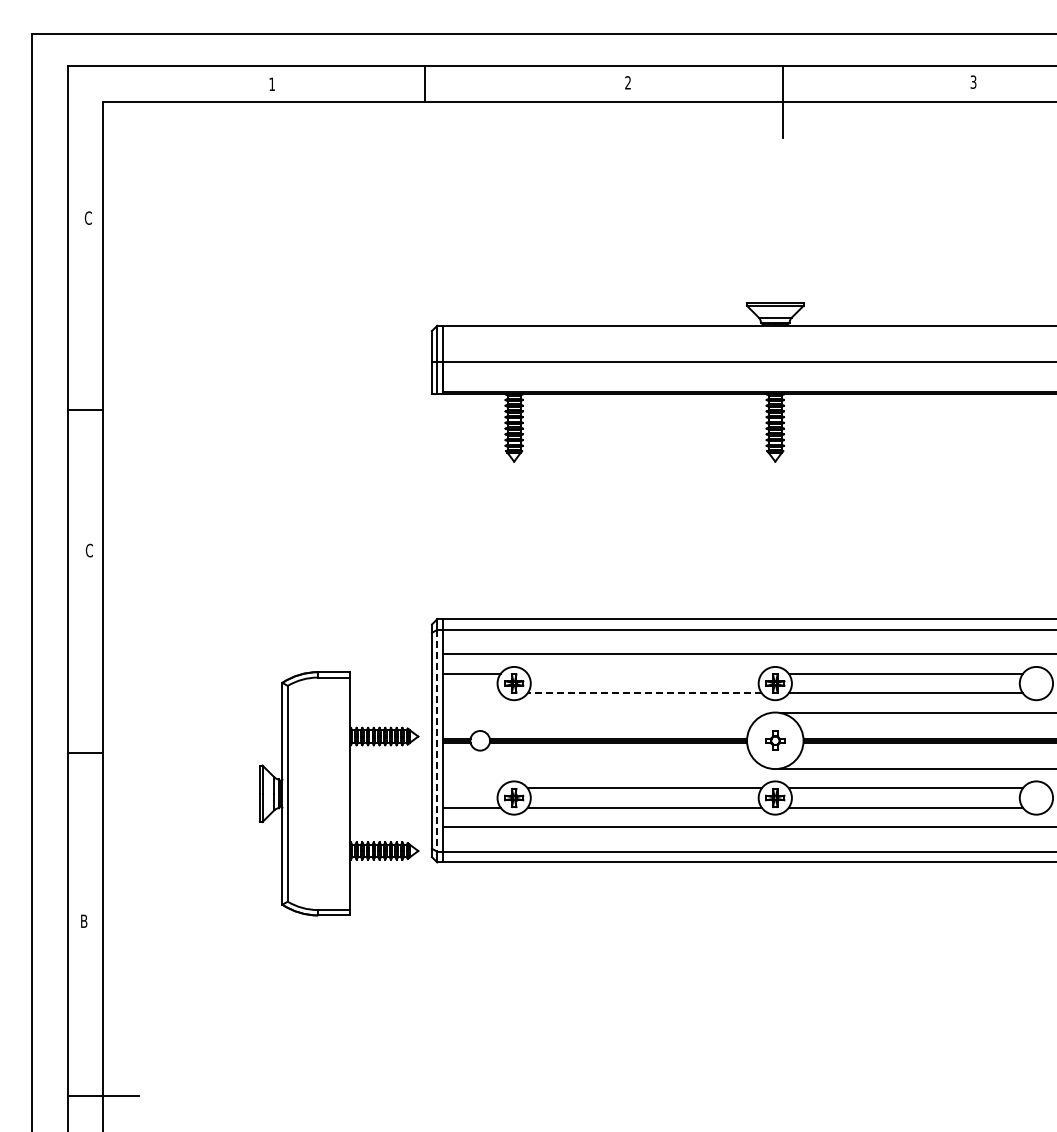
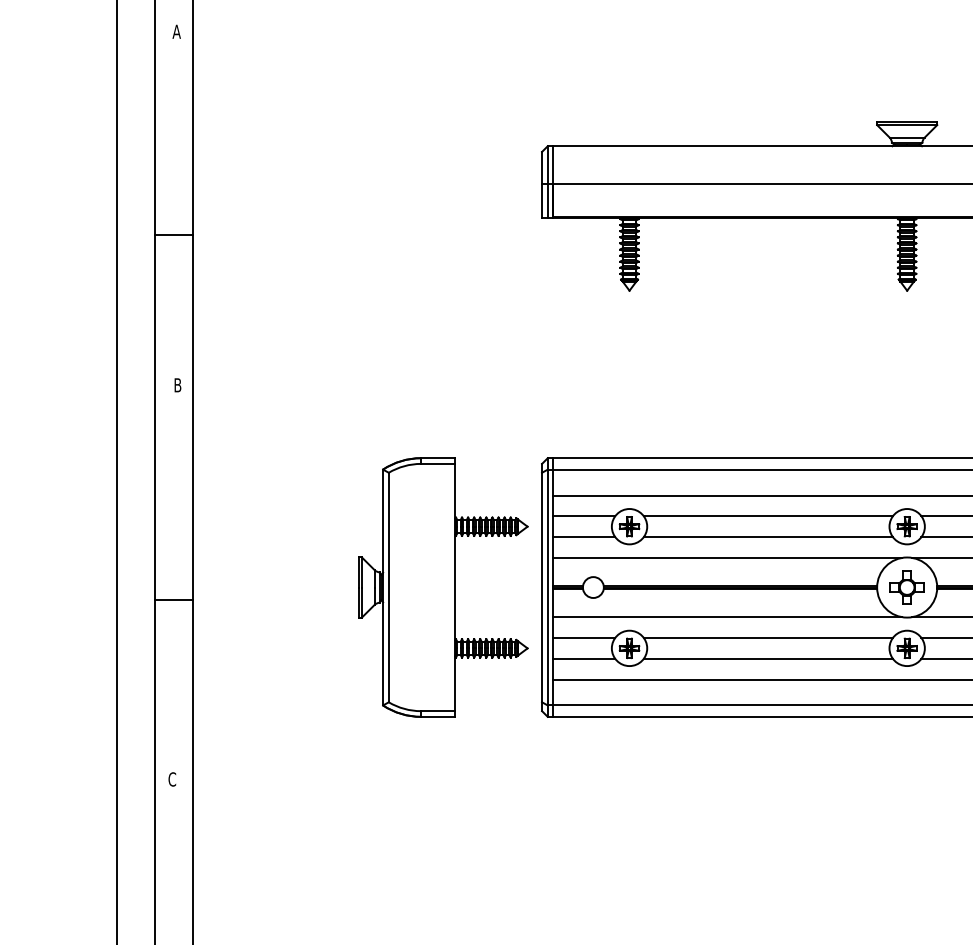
text: (88, 217) -> (176, 31), C -> A
text: (88, 550) -> (176, 385), C -> B
line: (644, 673) -> (768, 515), added
line: (471, 693) -> (584, 537), added
line: (644, 693) -> (768, 537), dashed -> solid
line: (606, 712) -> (727, 557), added
line: (437, 740) -> (548, 587), dashed -> solid
part: (775, 740) -> (907, 587), size x1.67
line: (606, 768) -> (727, 616), added
line: (471, 788) -> (584, 638), added
part: (339, 793) -> (443, 587), moved
text: (83, 921) -> (171, 779), B -> C

